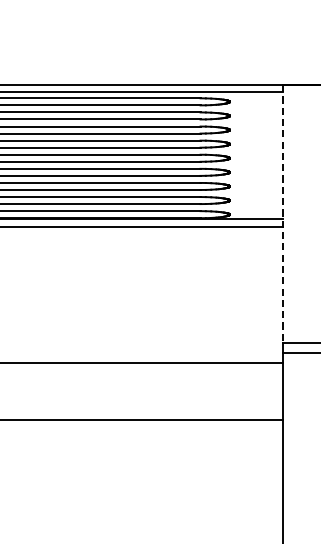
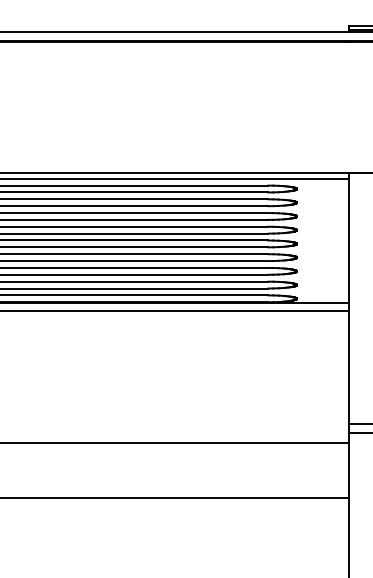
line: (282, 214) -> (348, 298), dashed -> solid

